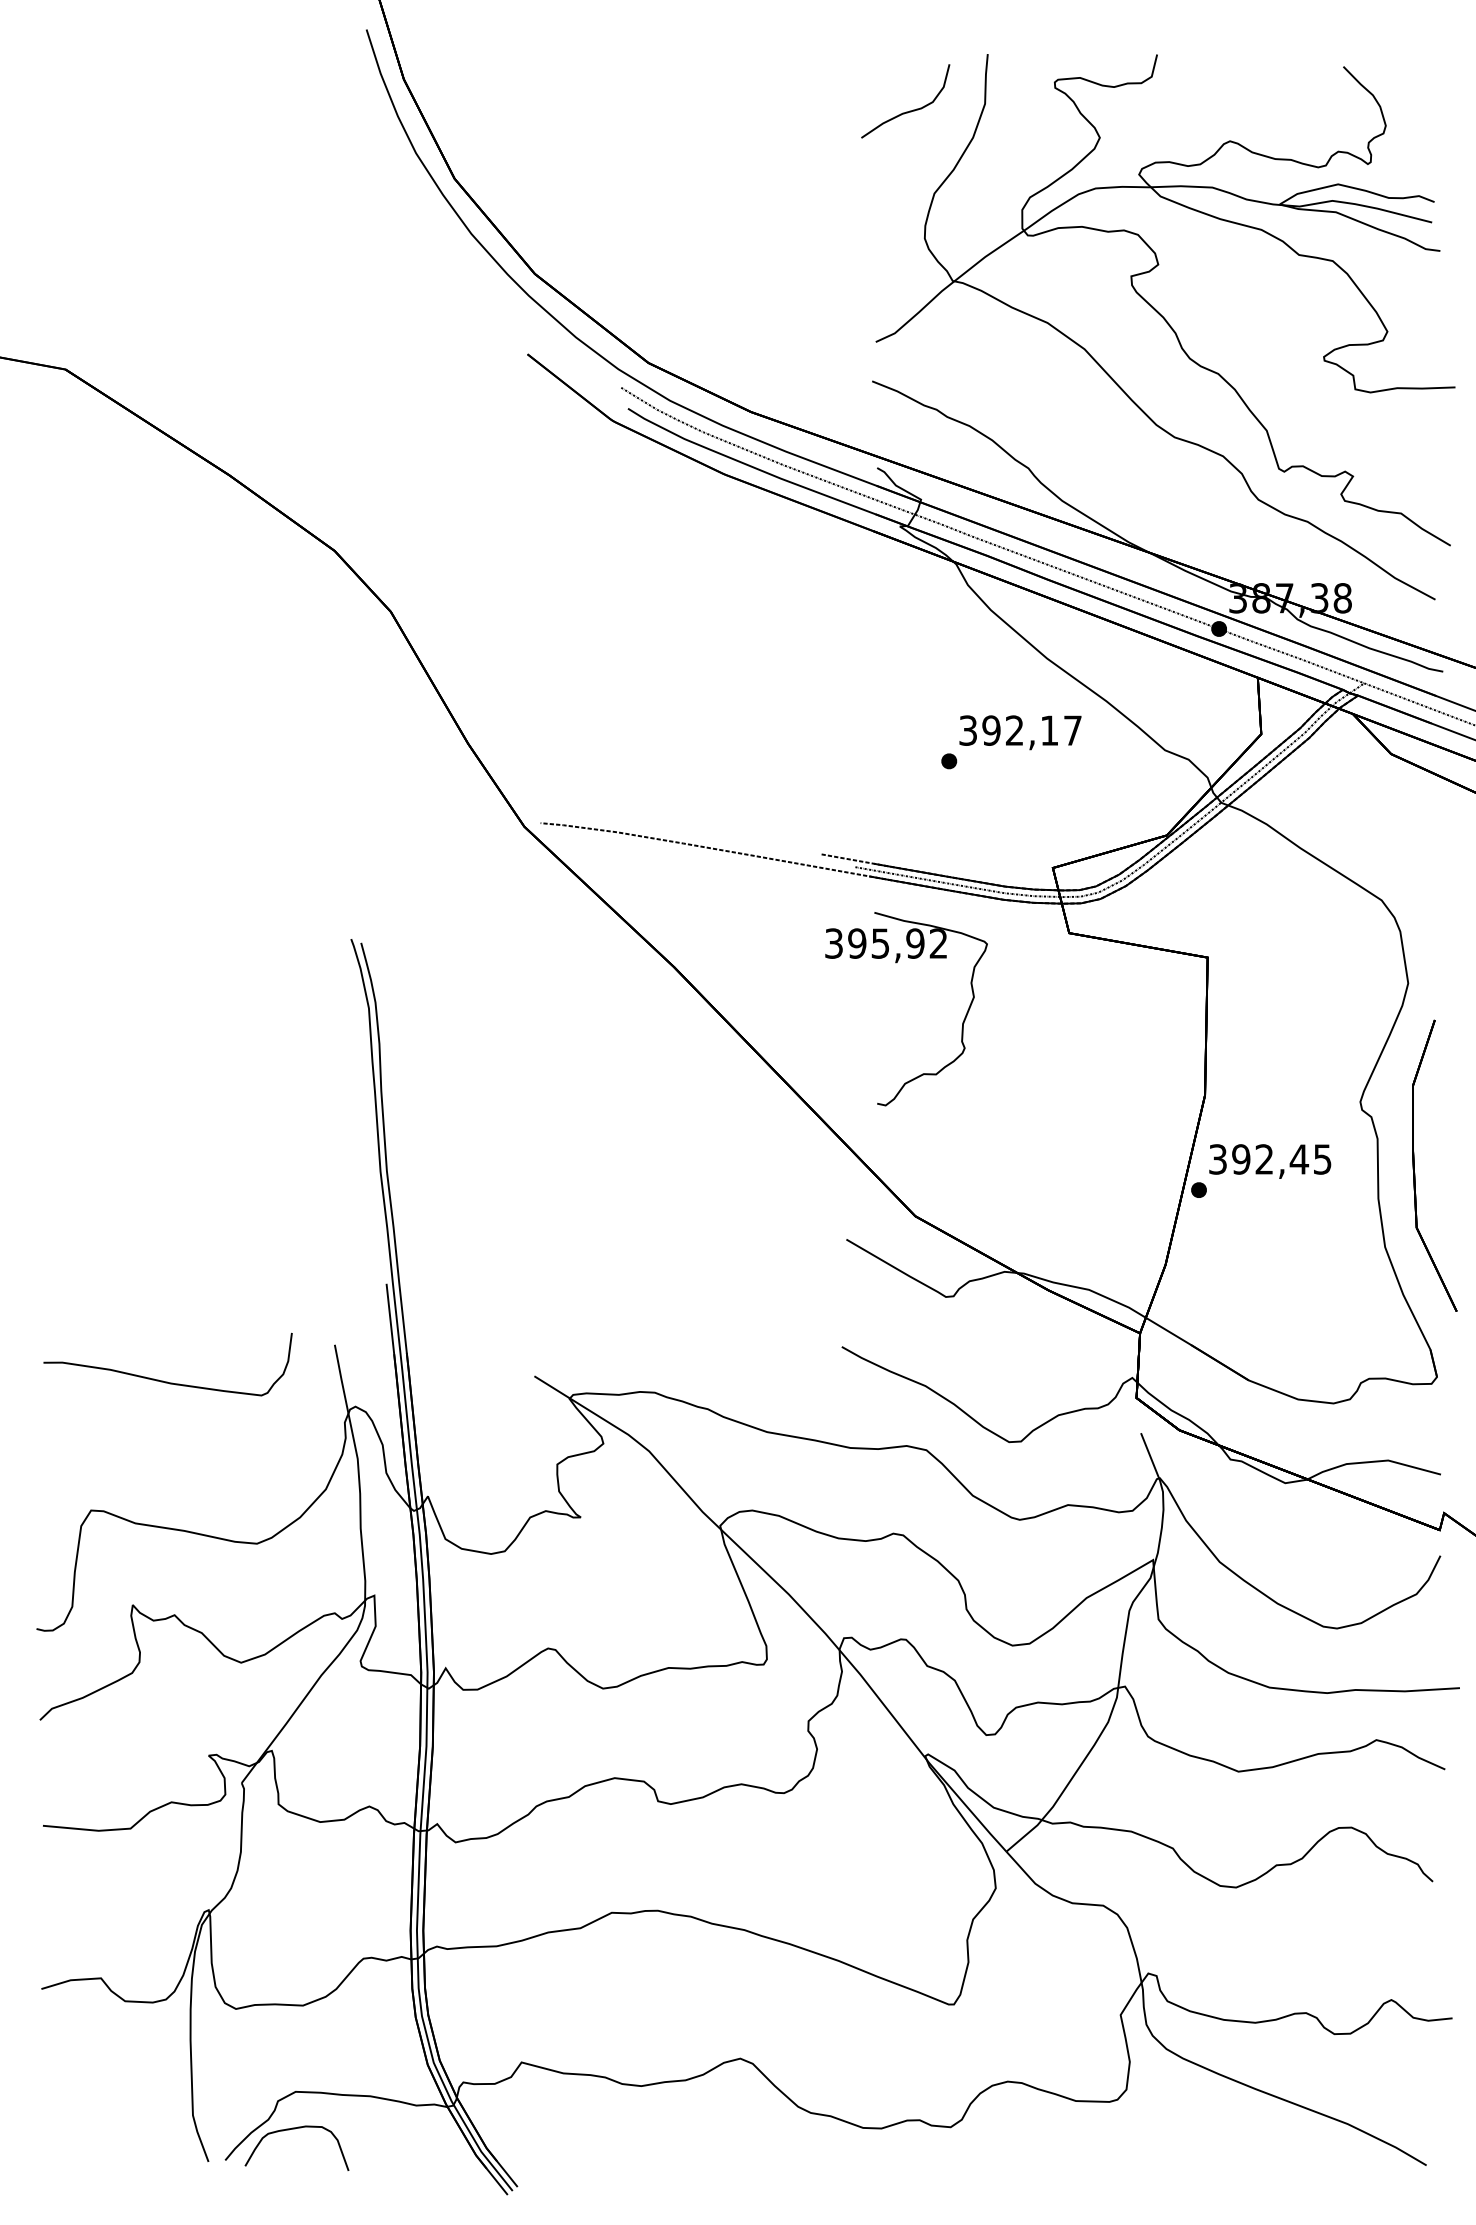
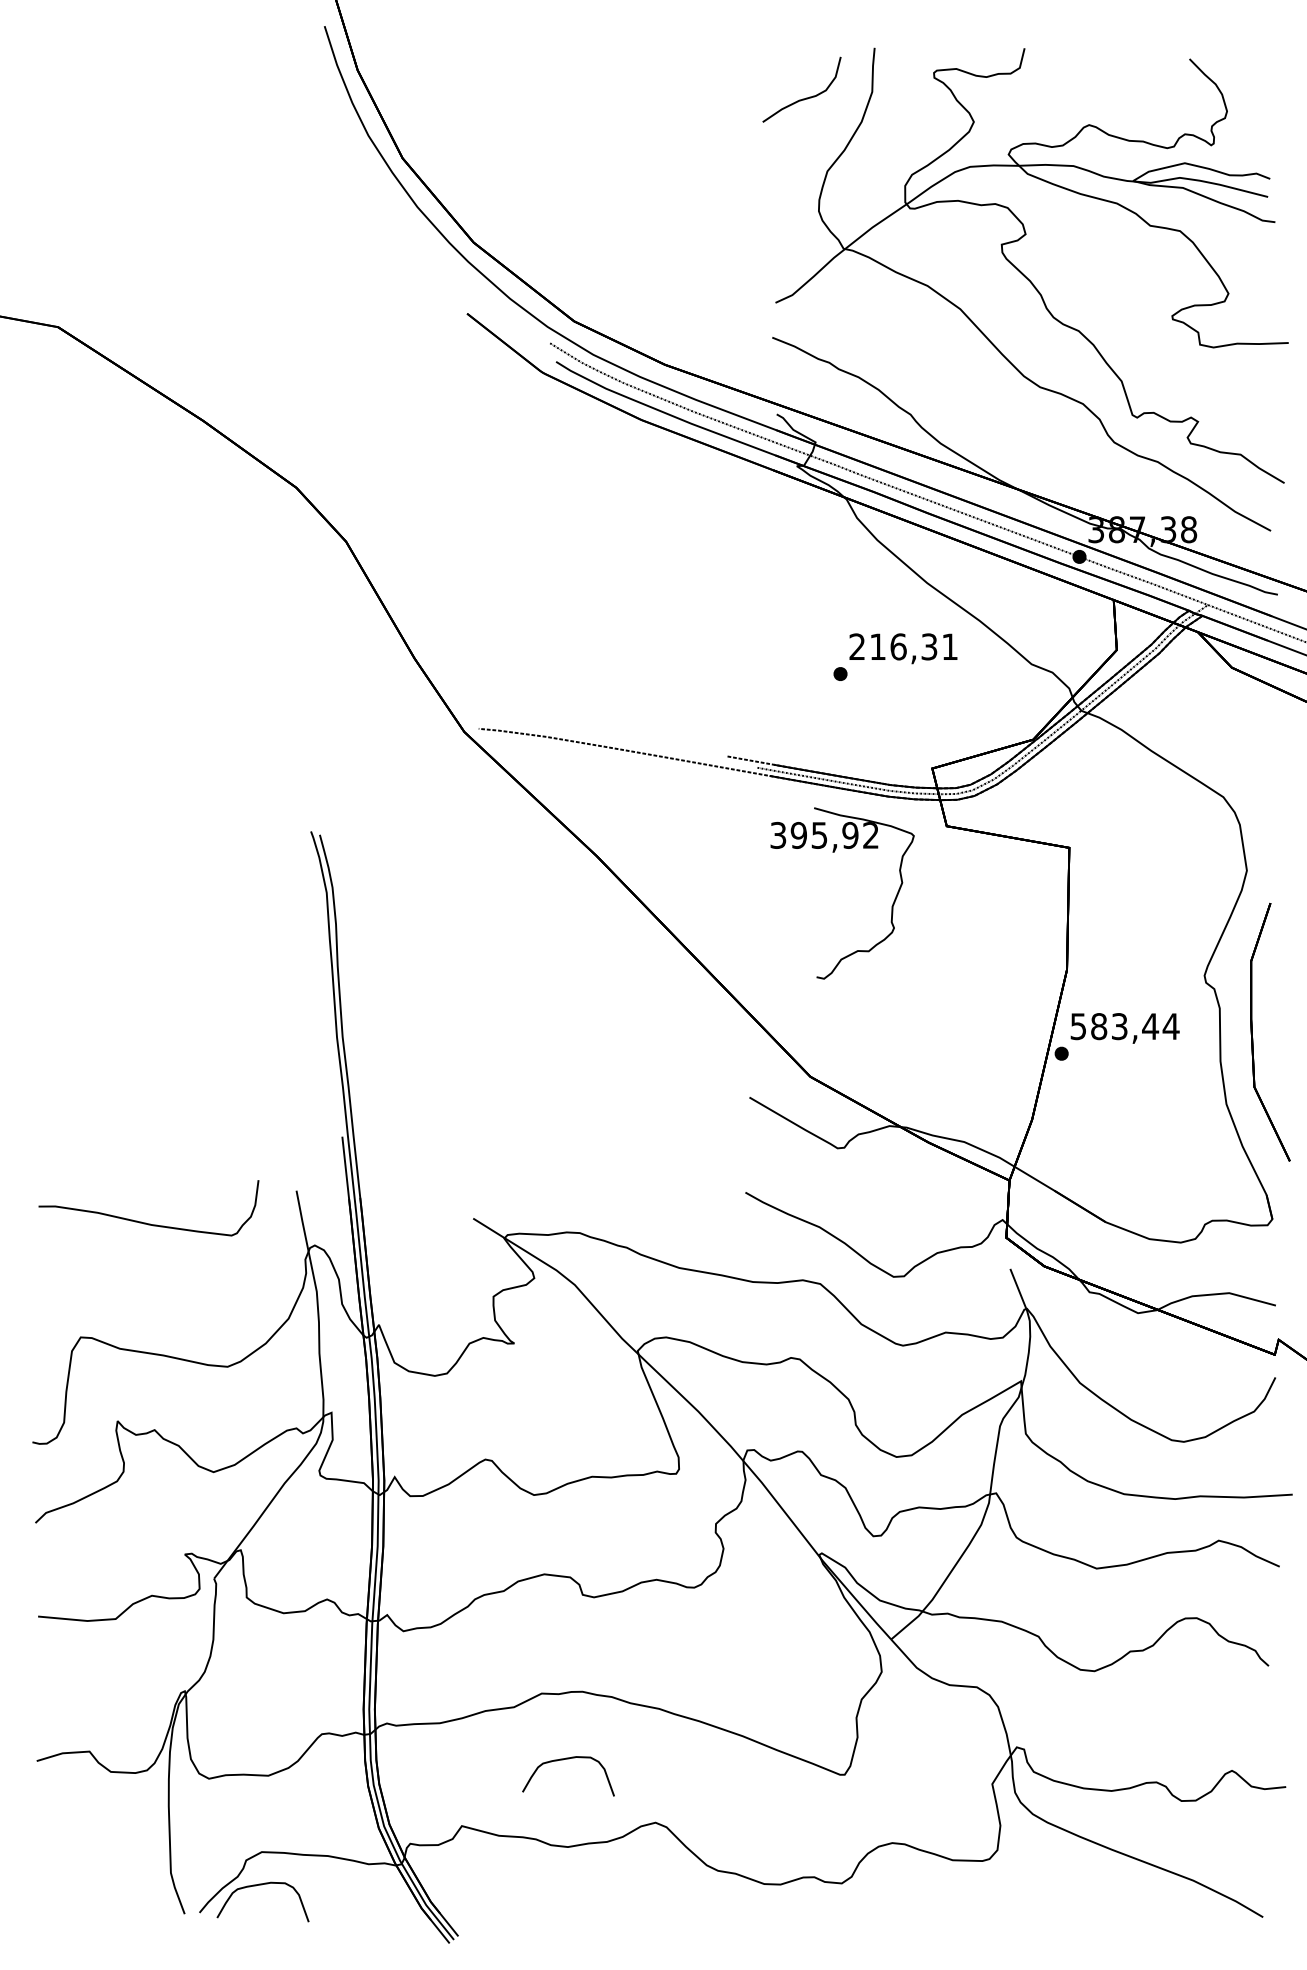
text: (1020, 730) -> (903, 646), 392,17 -> 216,31
part: (896, 963) -> (833, 853), moved
text: (1270, 1159) -> (1124, 1026), 392,45 -> 583,44
curve: (640, 1987) -> (567, 1759), added

